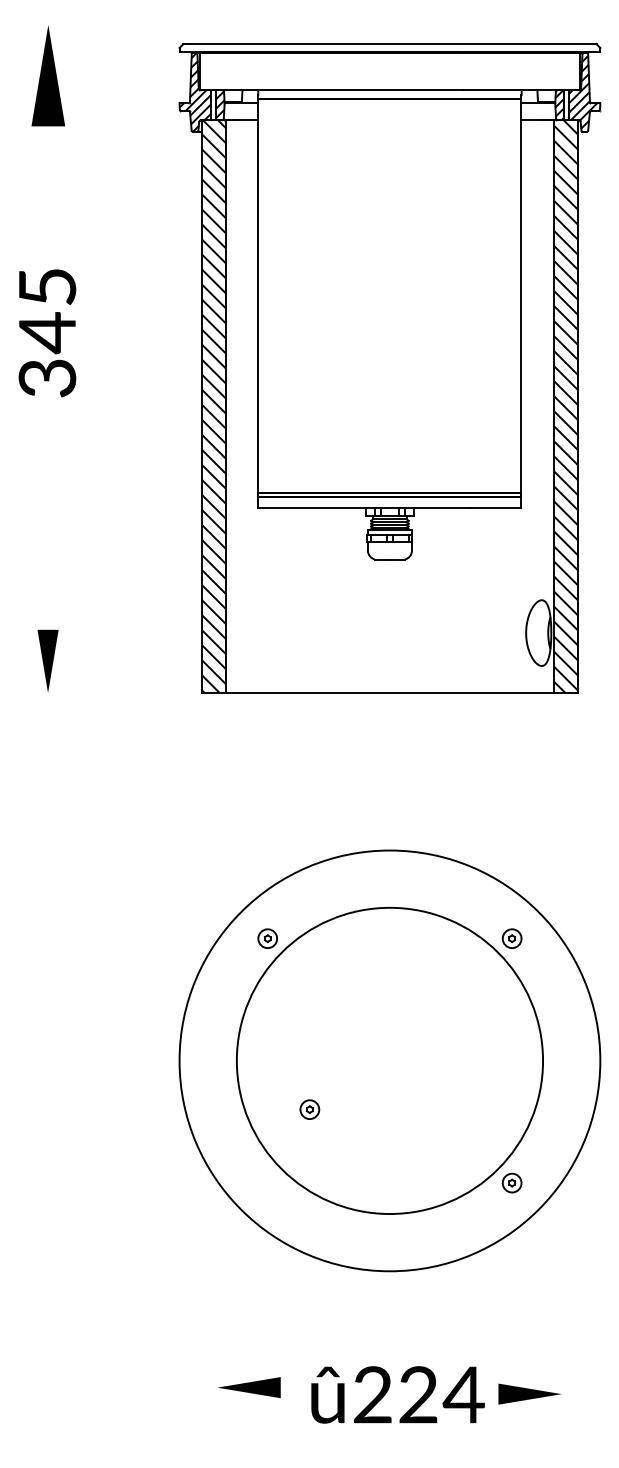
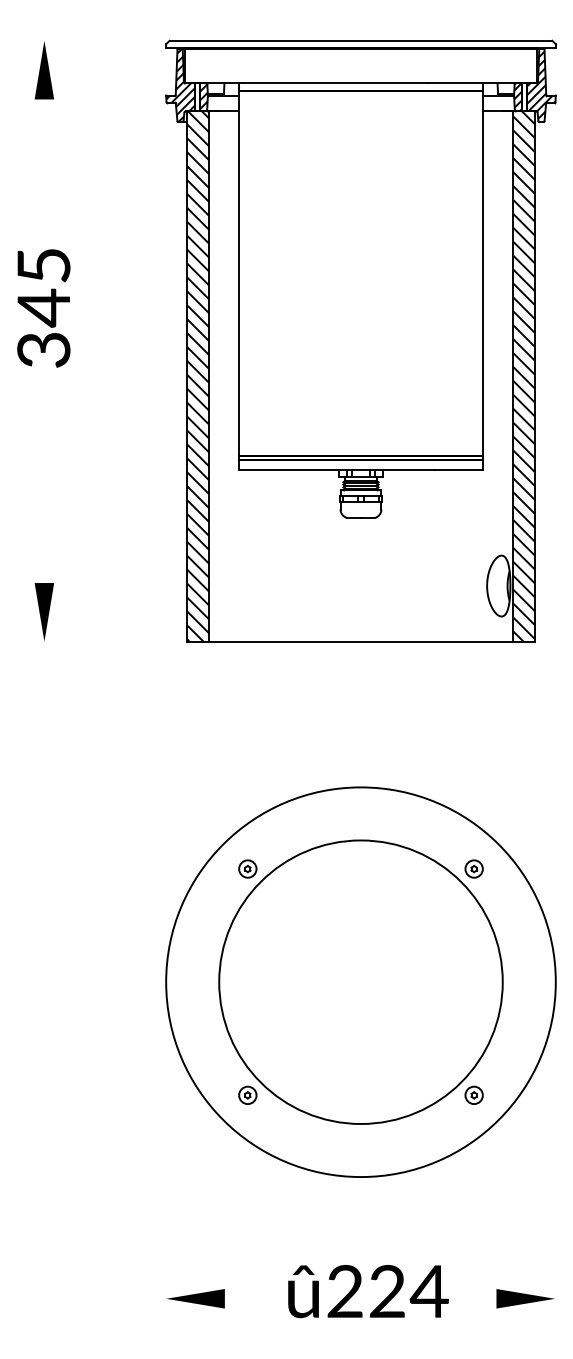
part: (47, 76) -> (43, 70), size x0.62
part: (309, 1108) -> (247, 1094), moved
part: (249, 1387) -> (195, 1298), moved
part: (529, 1393) -> (525, 1298), moved

